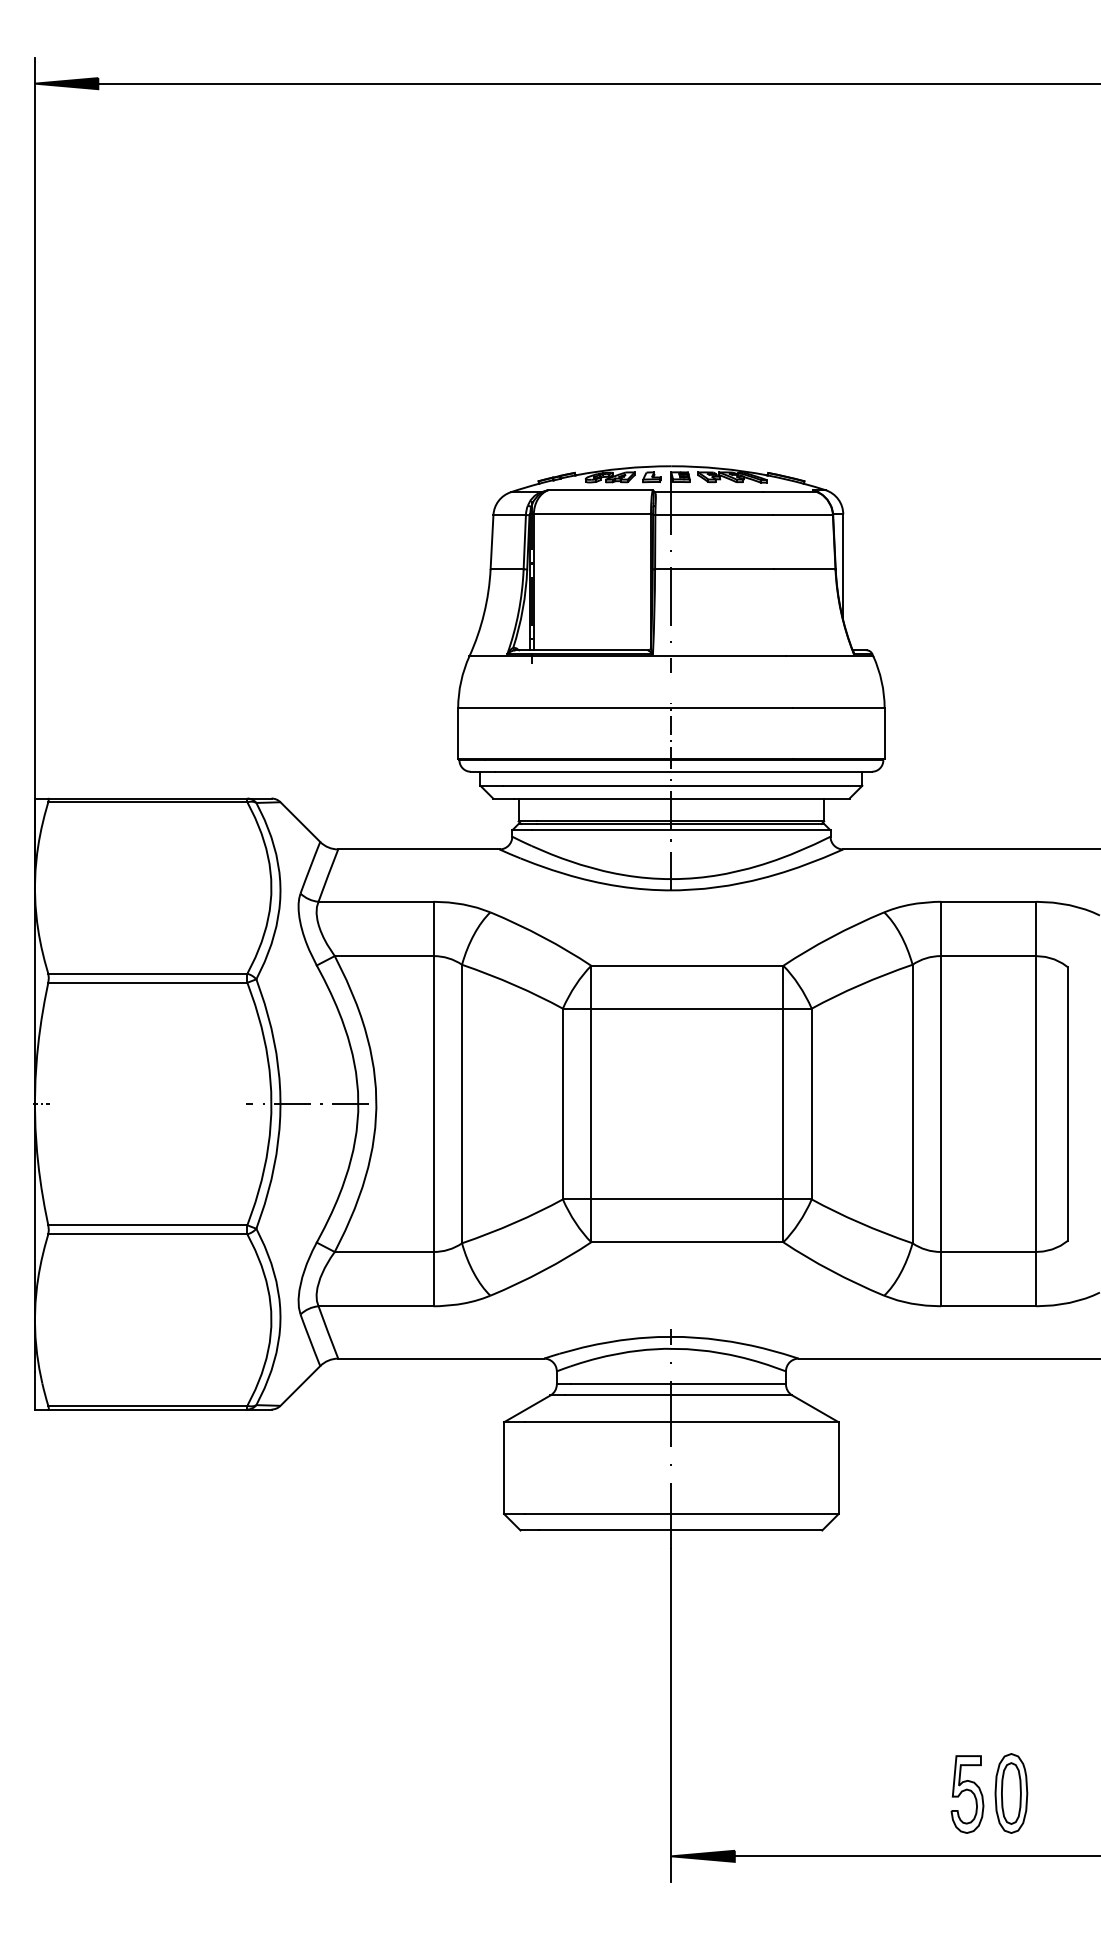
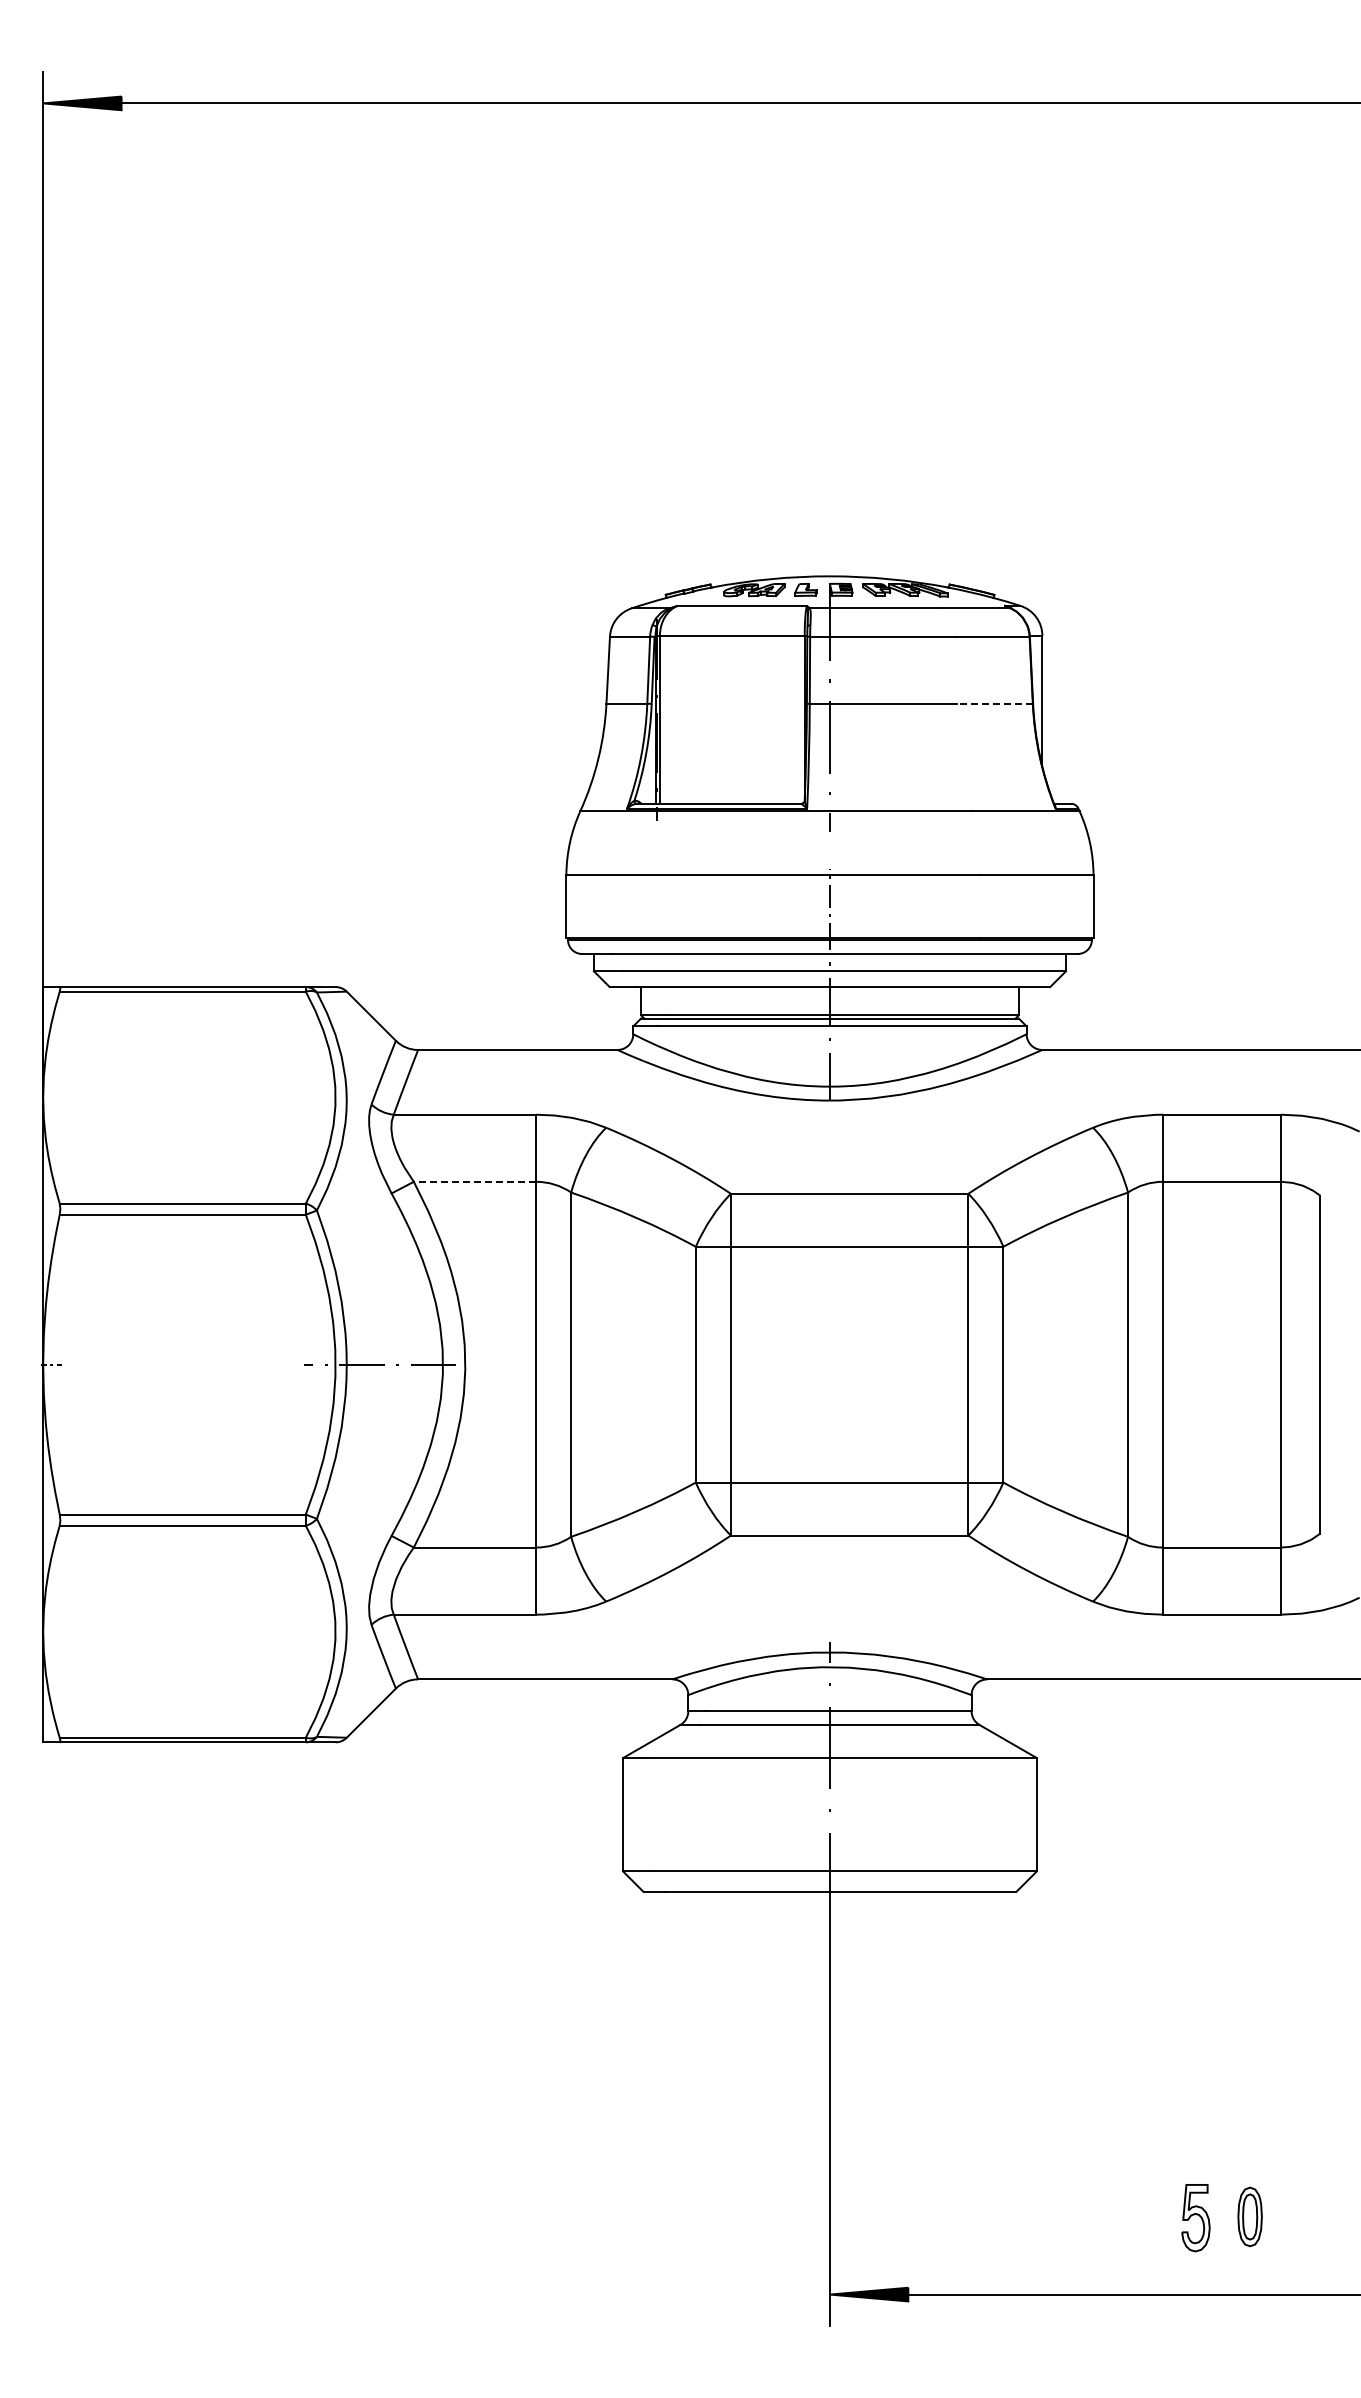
line: (804, 569) -> (994, 703), solid -> dashed
line: (383, 955) -> (474, 1181), solid -> dashed
part: (967, 1793) -> (1195, 2217), size x0.7
part: (1010, 1793) -> (1249, 2216), size x0.6

